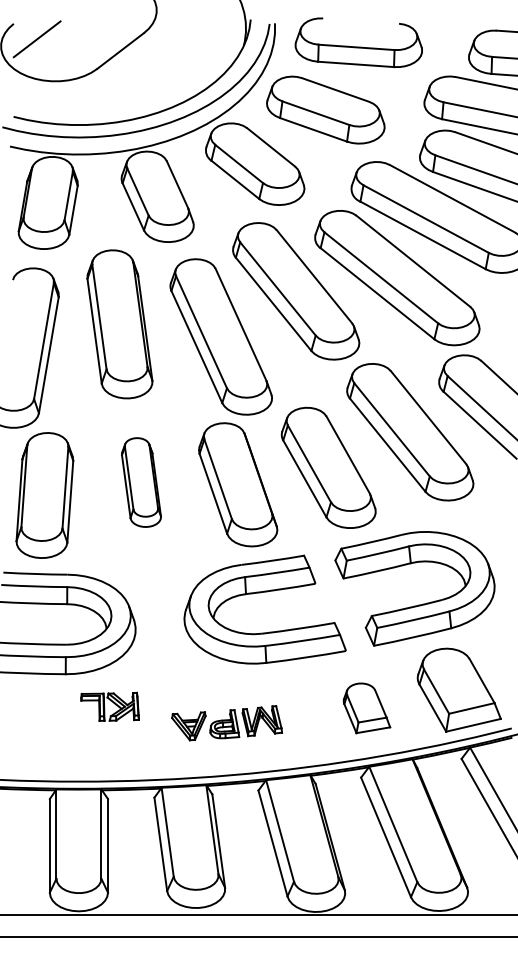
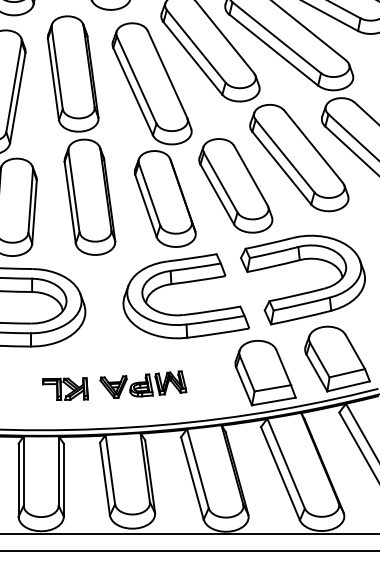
part: (141, 482) -> (89, 197), size x1.67
part: (109, 706) -> (65, 388), moved
part: (366, 708) -> (265, 373), size x1.67
part: (227, 723) -> (143, 384), moved

